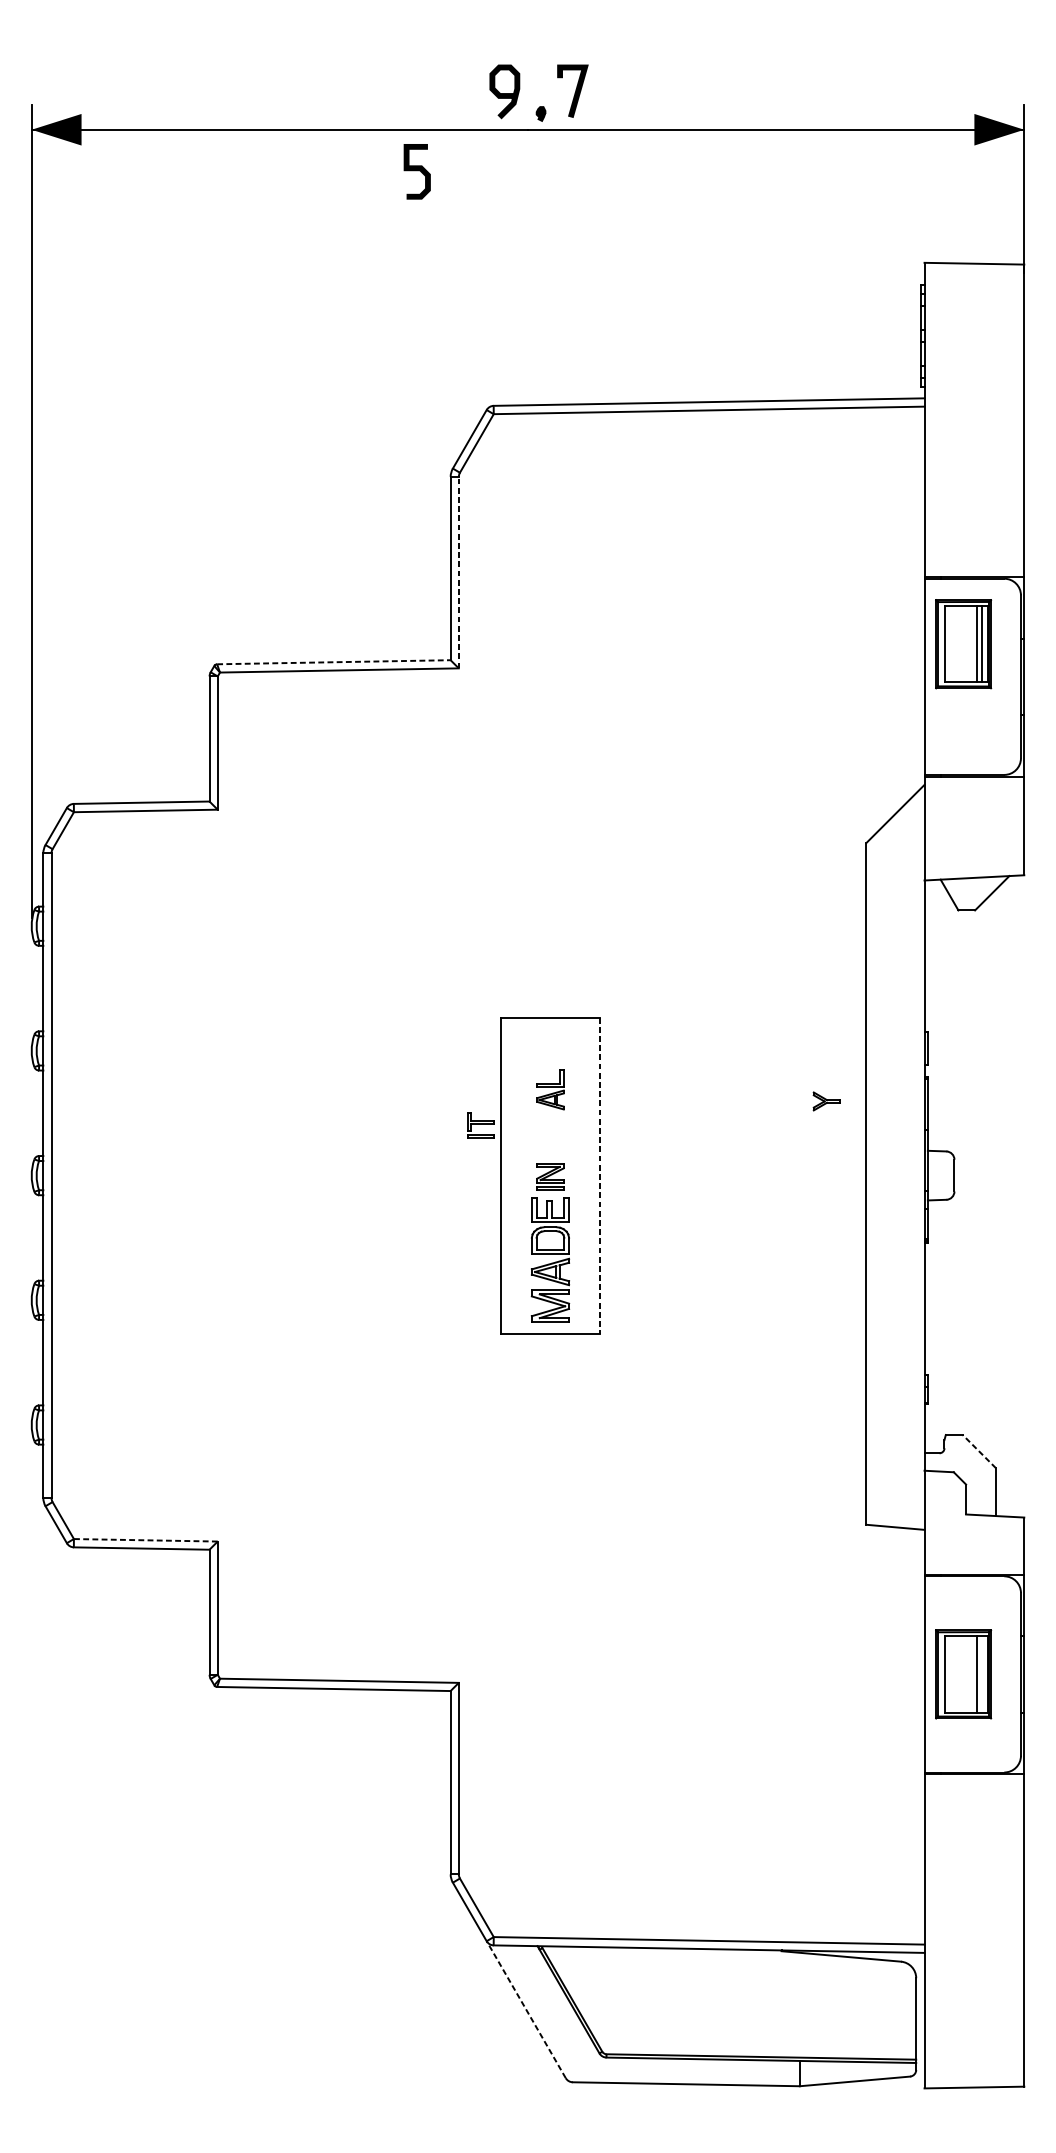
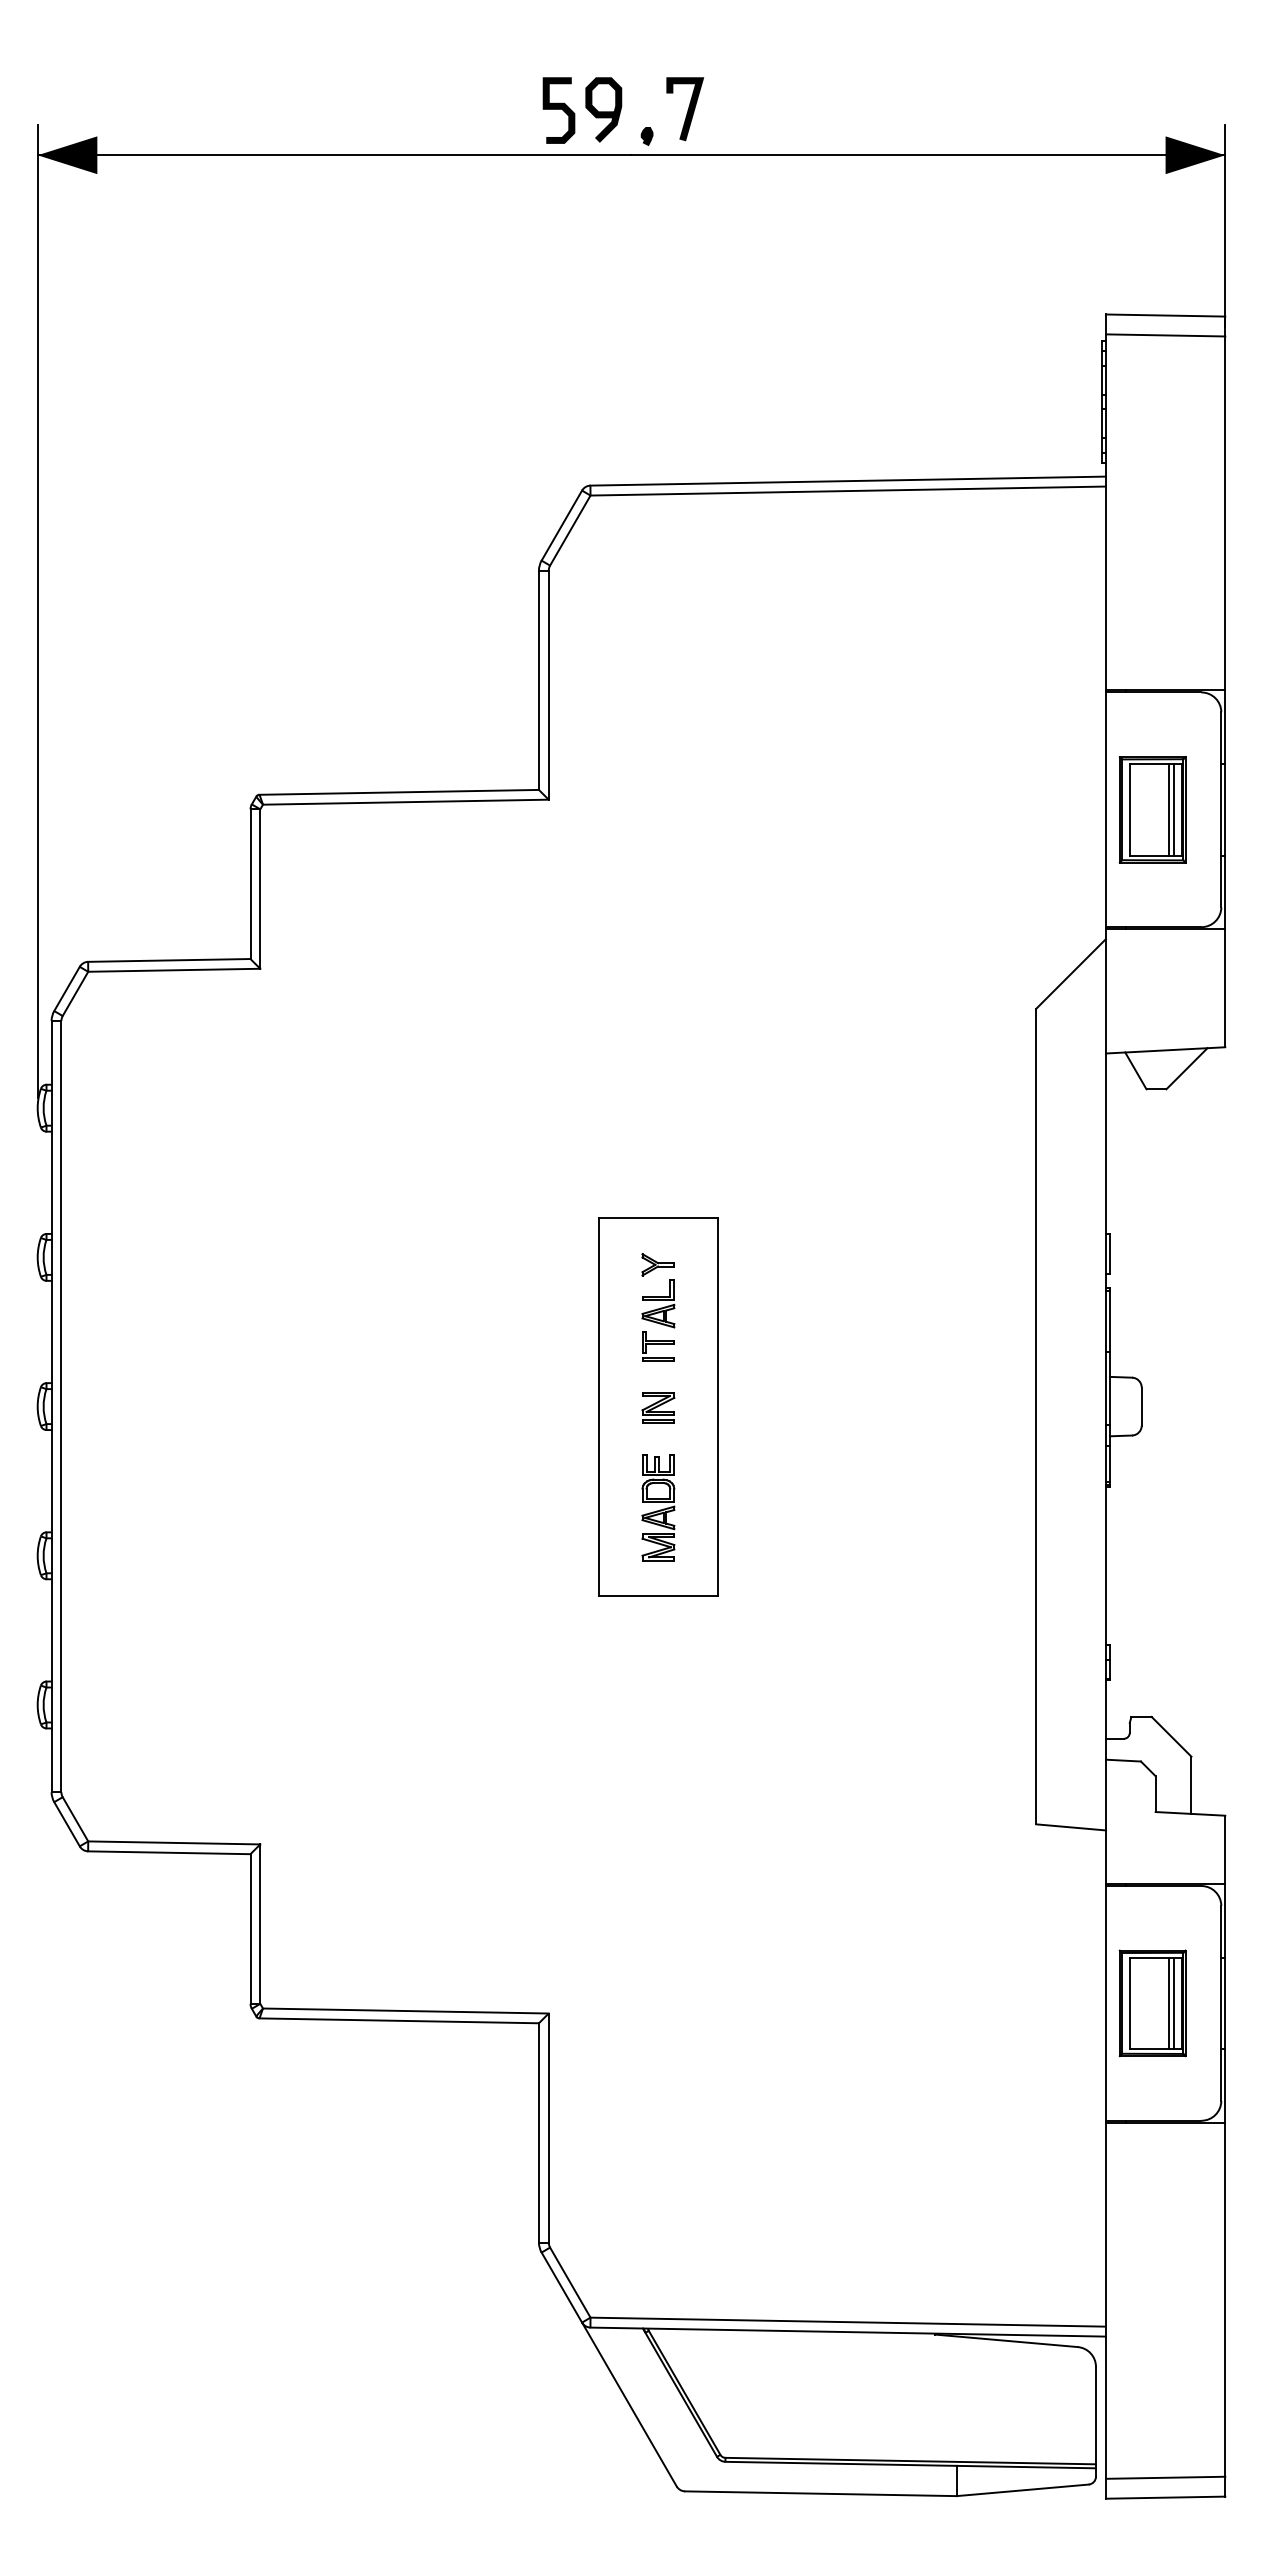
curve: (416, 170) -> (558, 109), moved
line: (974, 280) -> (1165, 335), added
line: (458, 572) -> (548, 685), dashed -> solid
part: (963, 643) -> (1152, 809), moved
line: (334, 662) -> (399, 792), dashed -> solid
part: (826, 1101) -> (657, 1264), moved
part: (481, 1125) -> (658, 1346), moved
line: (600, 1175) -> (718, 1406), dashed -> solid
part: (550, 1259) -> (658, 1507), size x0.71
line: (979, 1451) -> (1171, 1736), dashed -> solid
line: (145, 1539) -> (173, 1842), dashed -> solid
line: (981, 1674) -> (1174, 2003), added
line: (526, 2009) -> (629, 2404), dashed -> solid
line: (974, 2070) -> (1165, 2477), added

